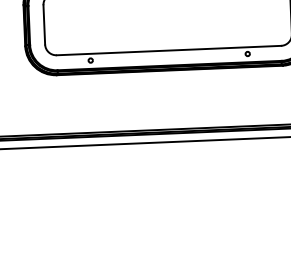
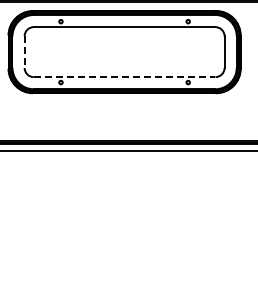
line: (44, 25) -> (24, 52), solid -> dashed
line: (168, 51) -> (124, 77), solid -> dashed

